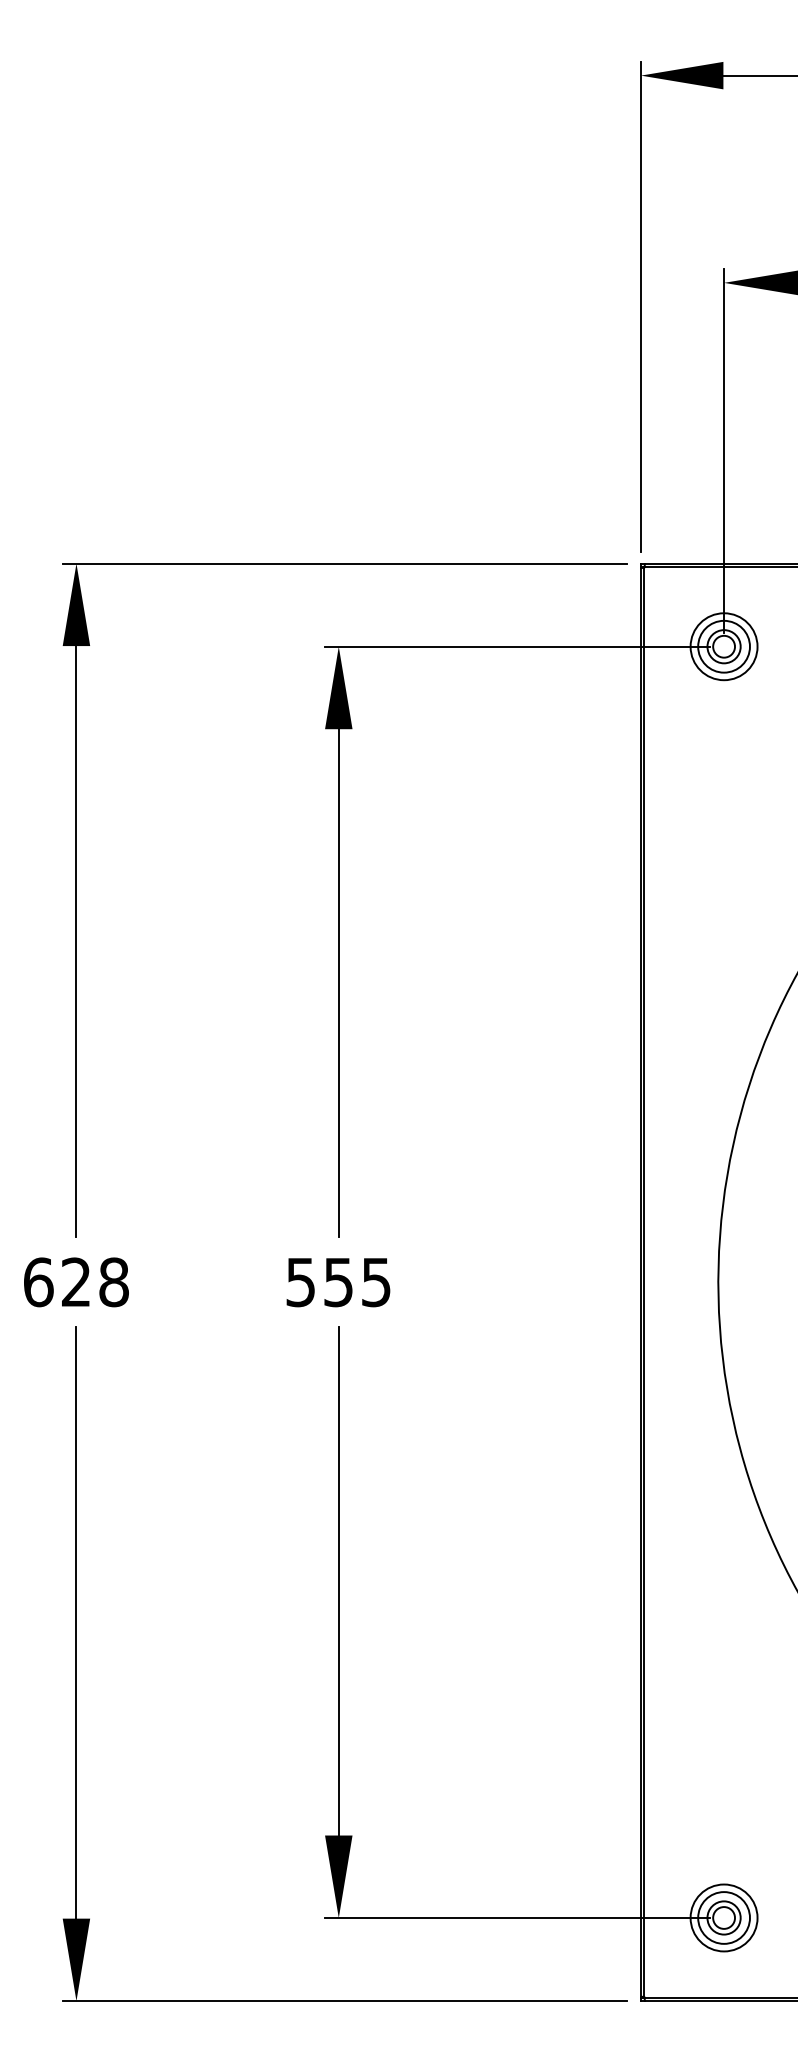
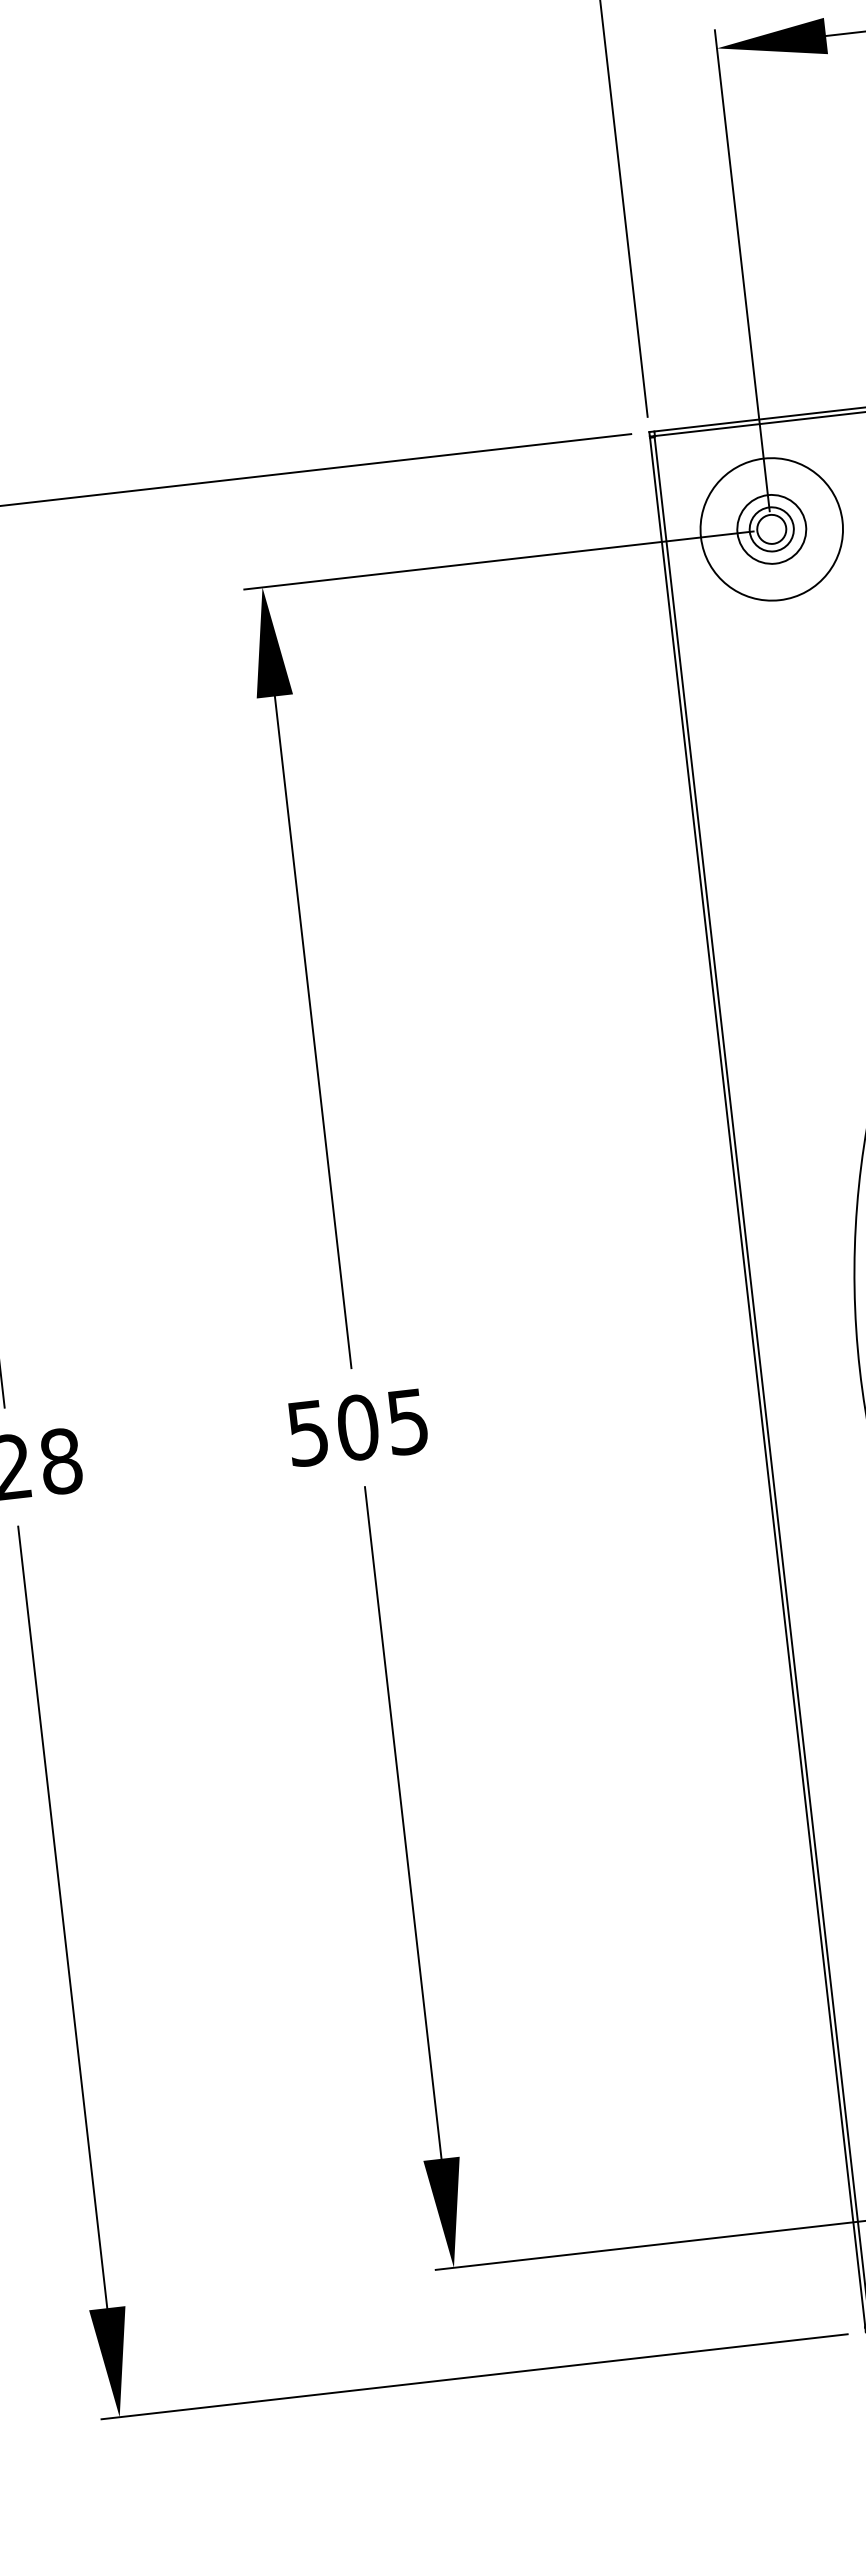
circle: (723, 646) -> (770, 529), size x1.6
text: (338, 1282) -> (357, 1427), 555 -> 505

